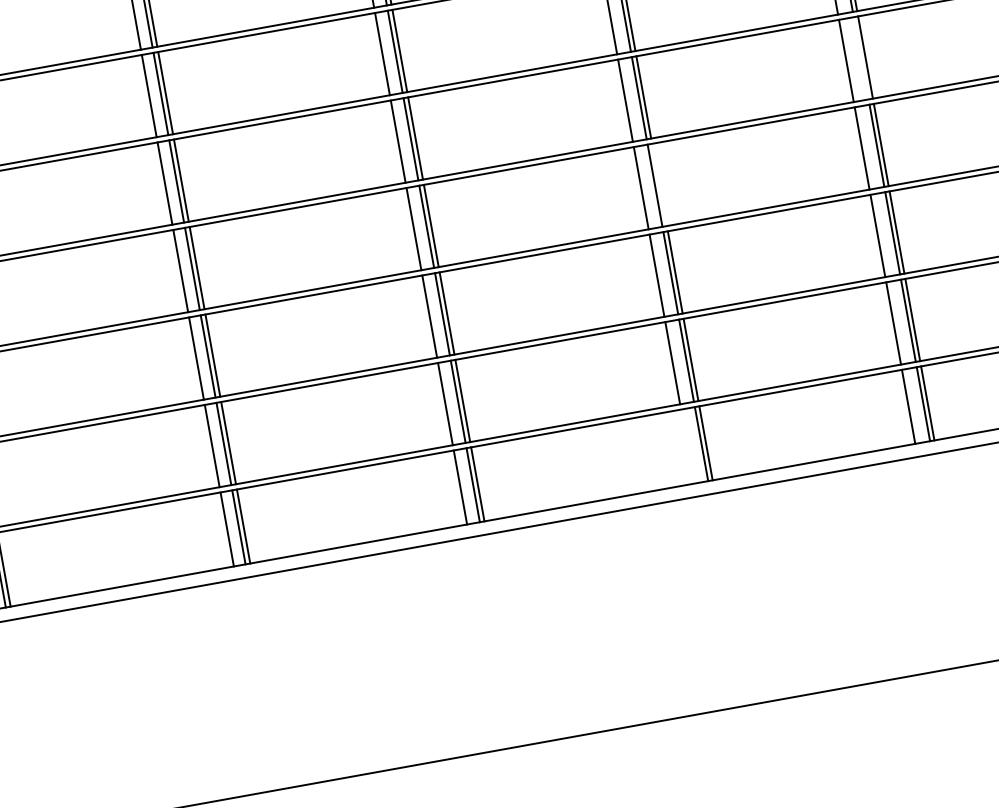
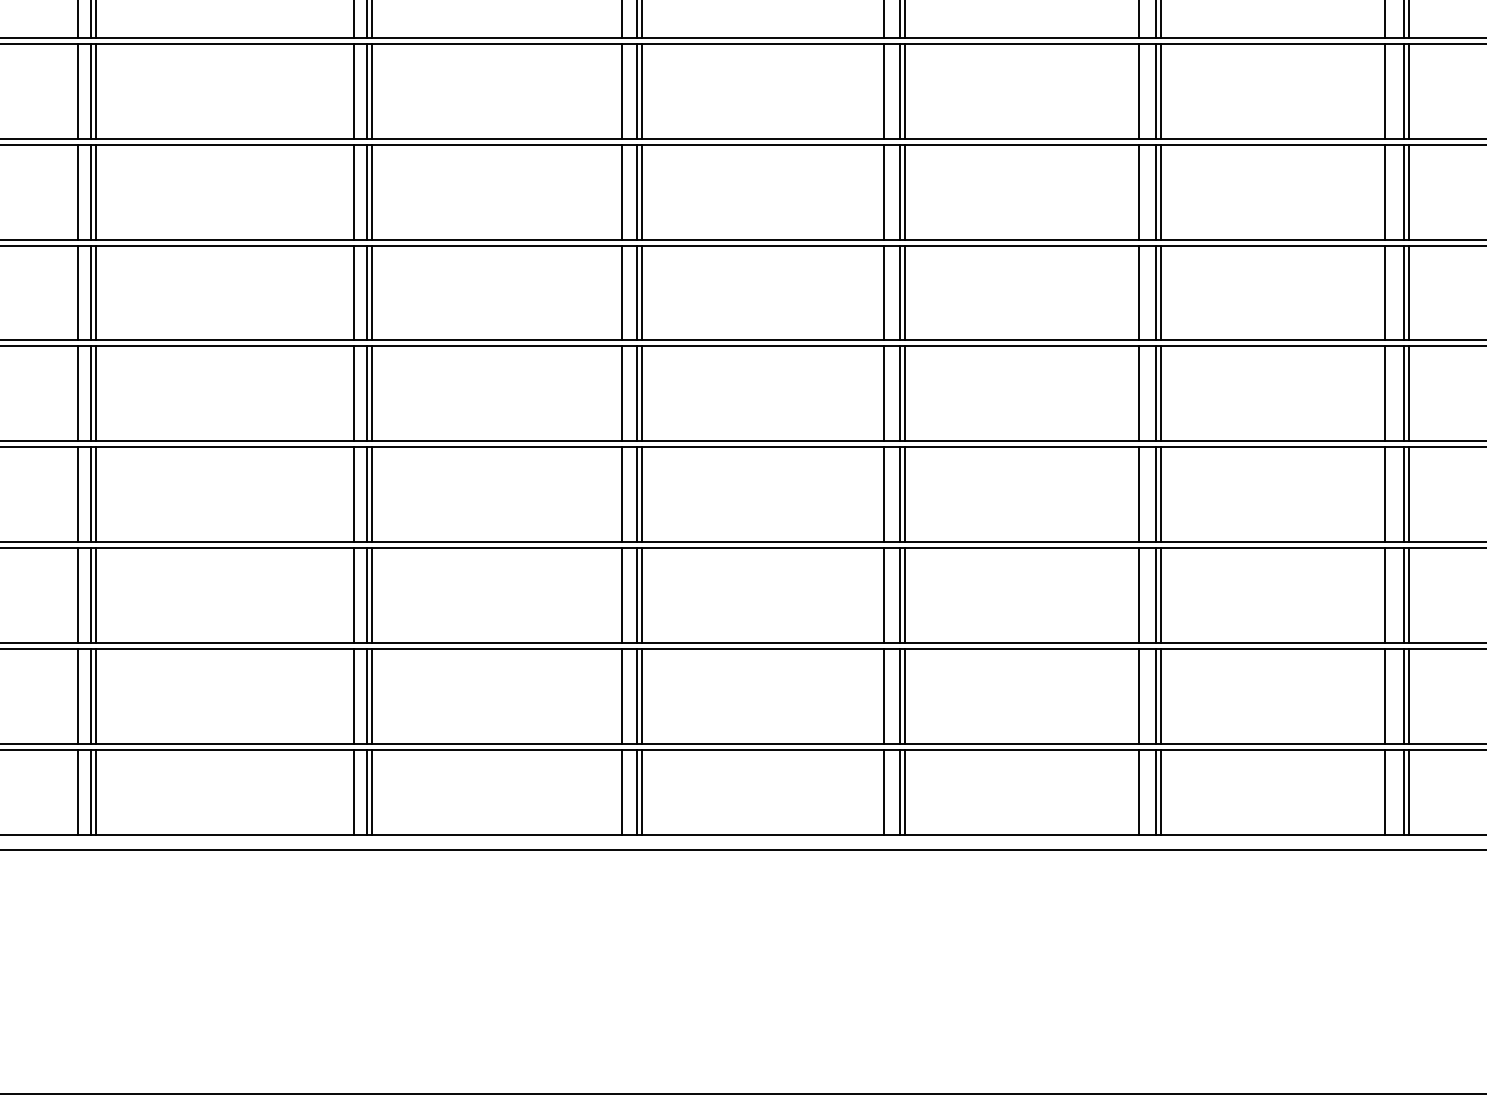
line: (860, 58) -> (1155, 393), added
line: (659, 184) -> (905, 494), added
line: (687, 446) -> (884, 792), added

